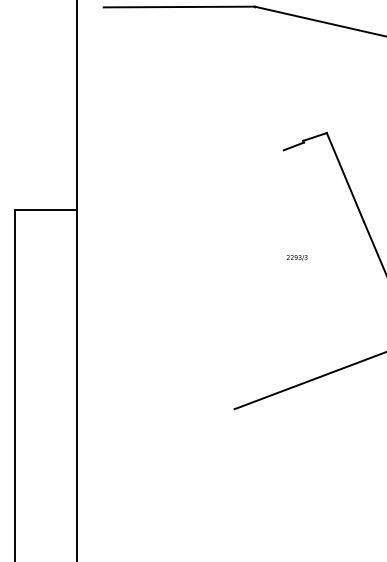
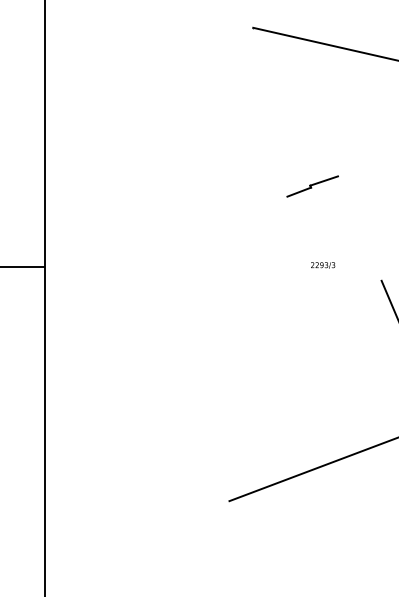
line: (178, 6) -> (163, 27), removed
line: (344, 177) -> (358, 228), removed
text: (297, 257) -> (323, 265), moved

